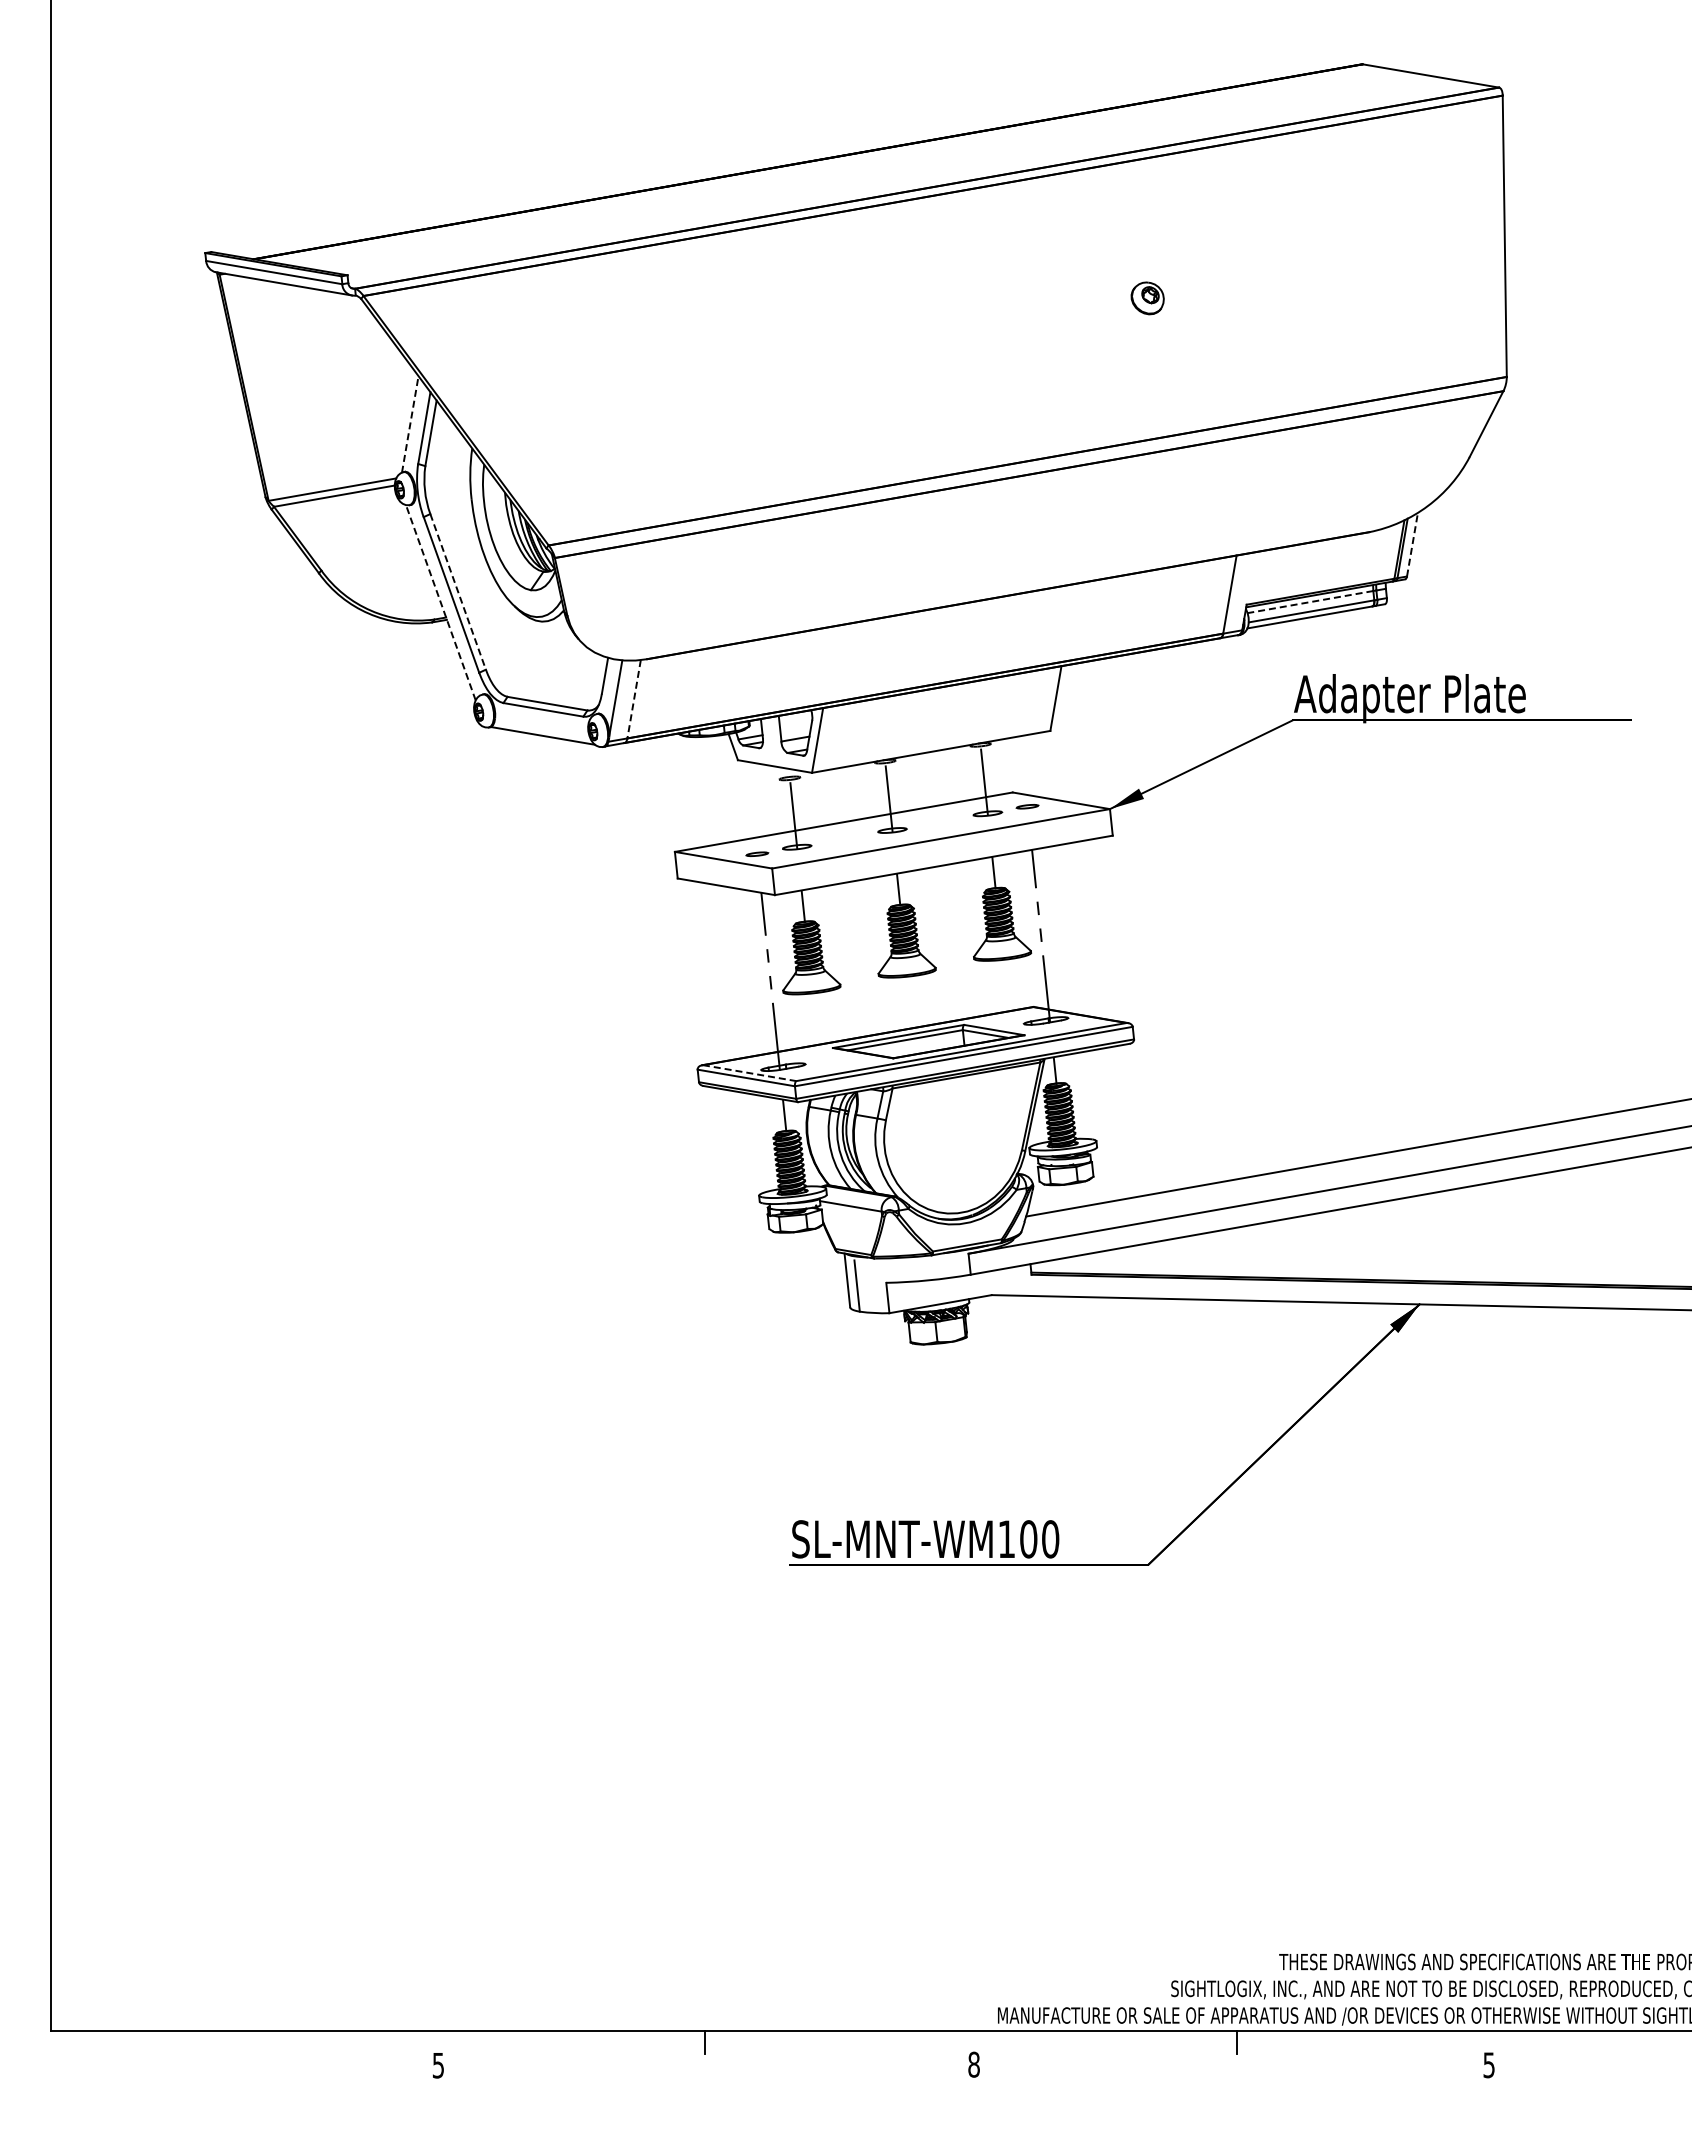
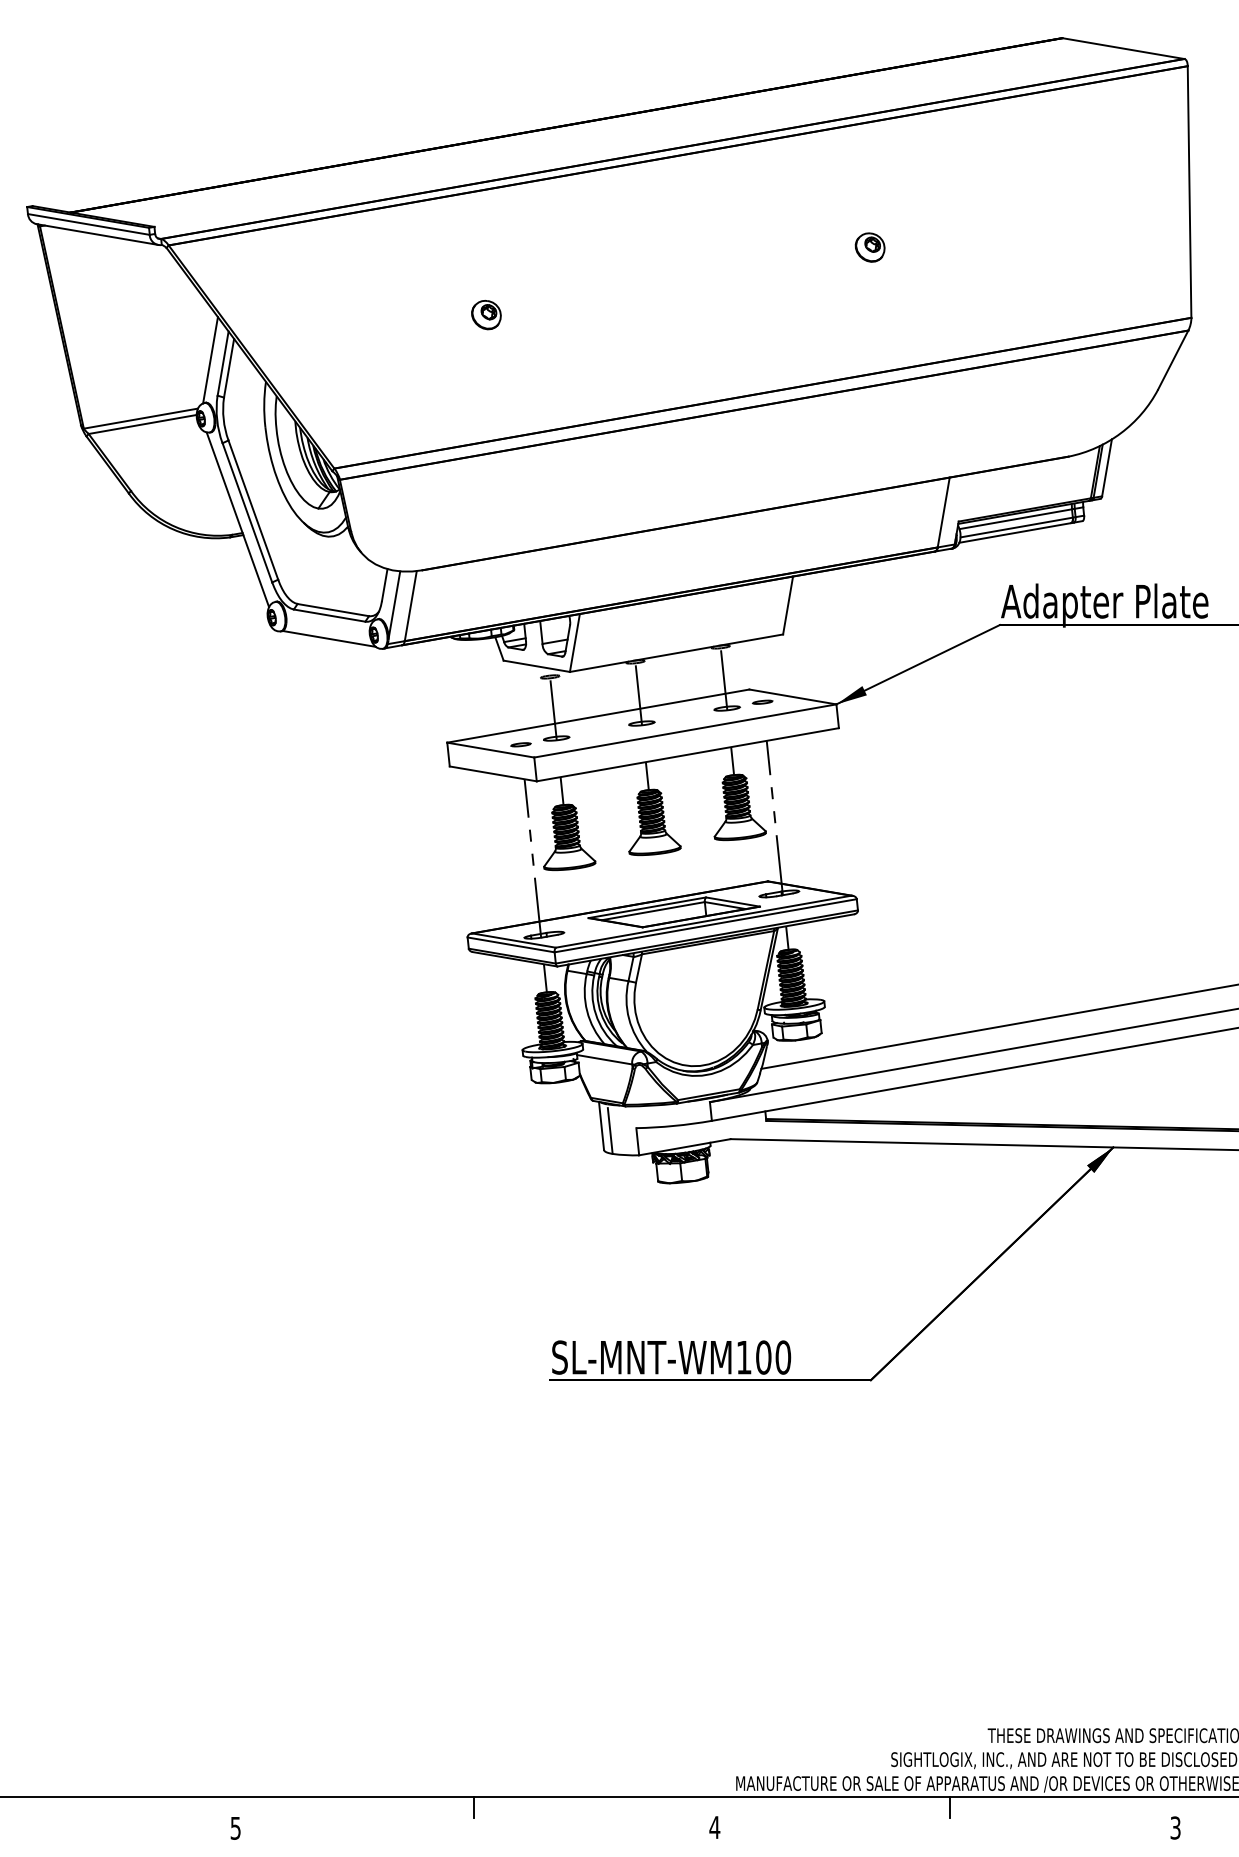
part: (718, 373) -> (486, 314), added
line: (410, 424) -> (210, 360), dashed -> solid
line: (1412, 544) -> (1107, 467), dashed -> solid
line: (458, 591) -> (253, 509), dashed -> solid
line: (440, 602) -> (237, 519), dashed -> solid
line: (1310, 602) -> (1015, 519), dashed -> solid
line: (634, 699) -> (411, 606), dashed -> solid
line: (750, 1073) -> (514, 940), dashed -> solid
text: (973, 2064) -> (714, 1827), 8 -> 4
text: (1489, 2064) -> (1175, 1827), 5 -> 3

